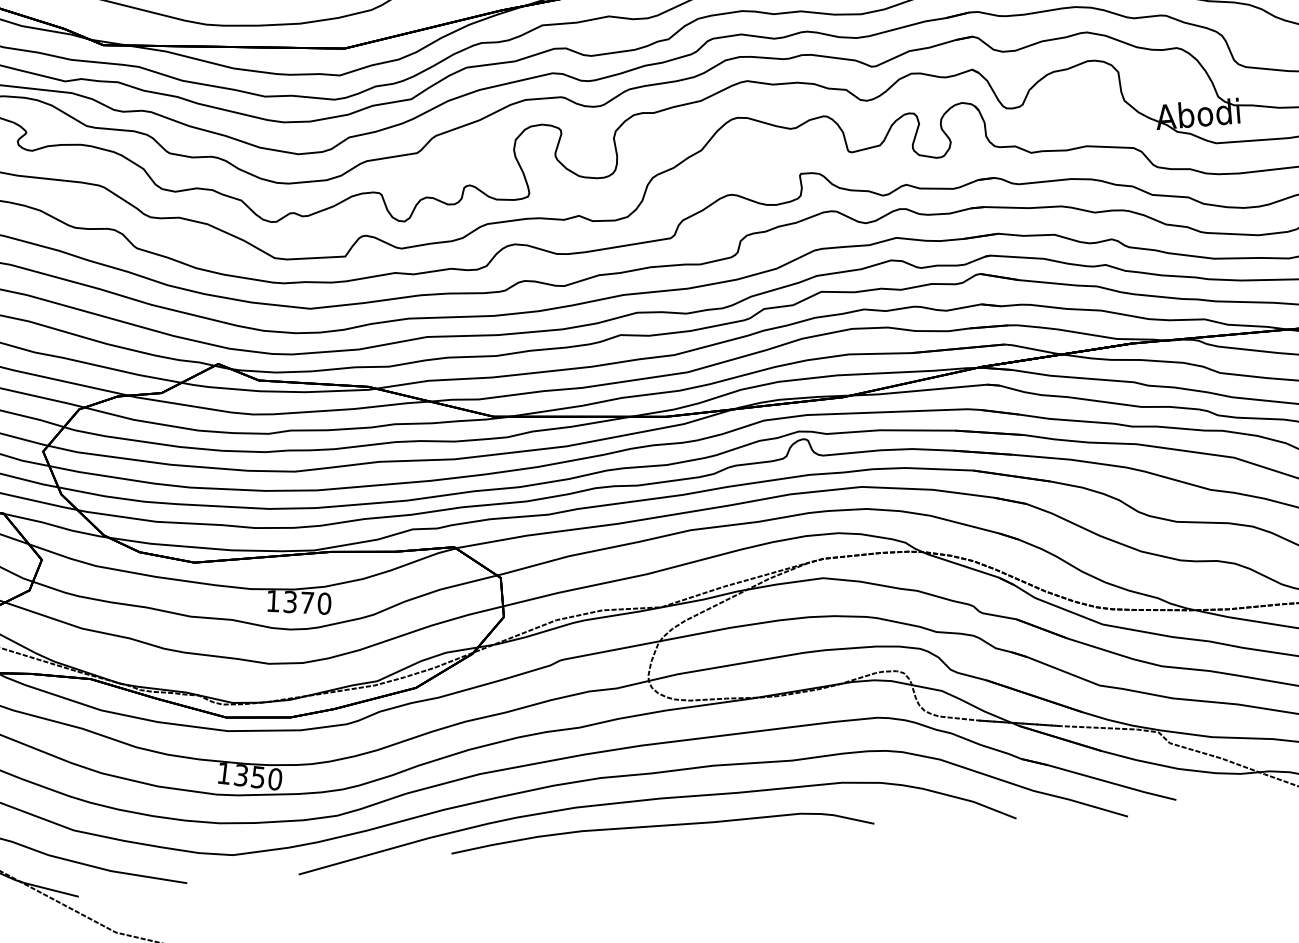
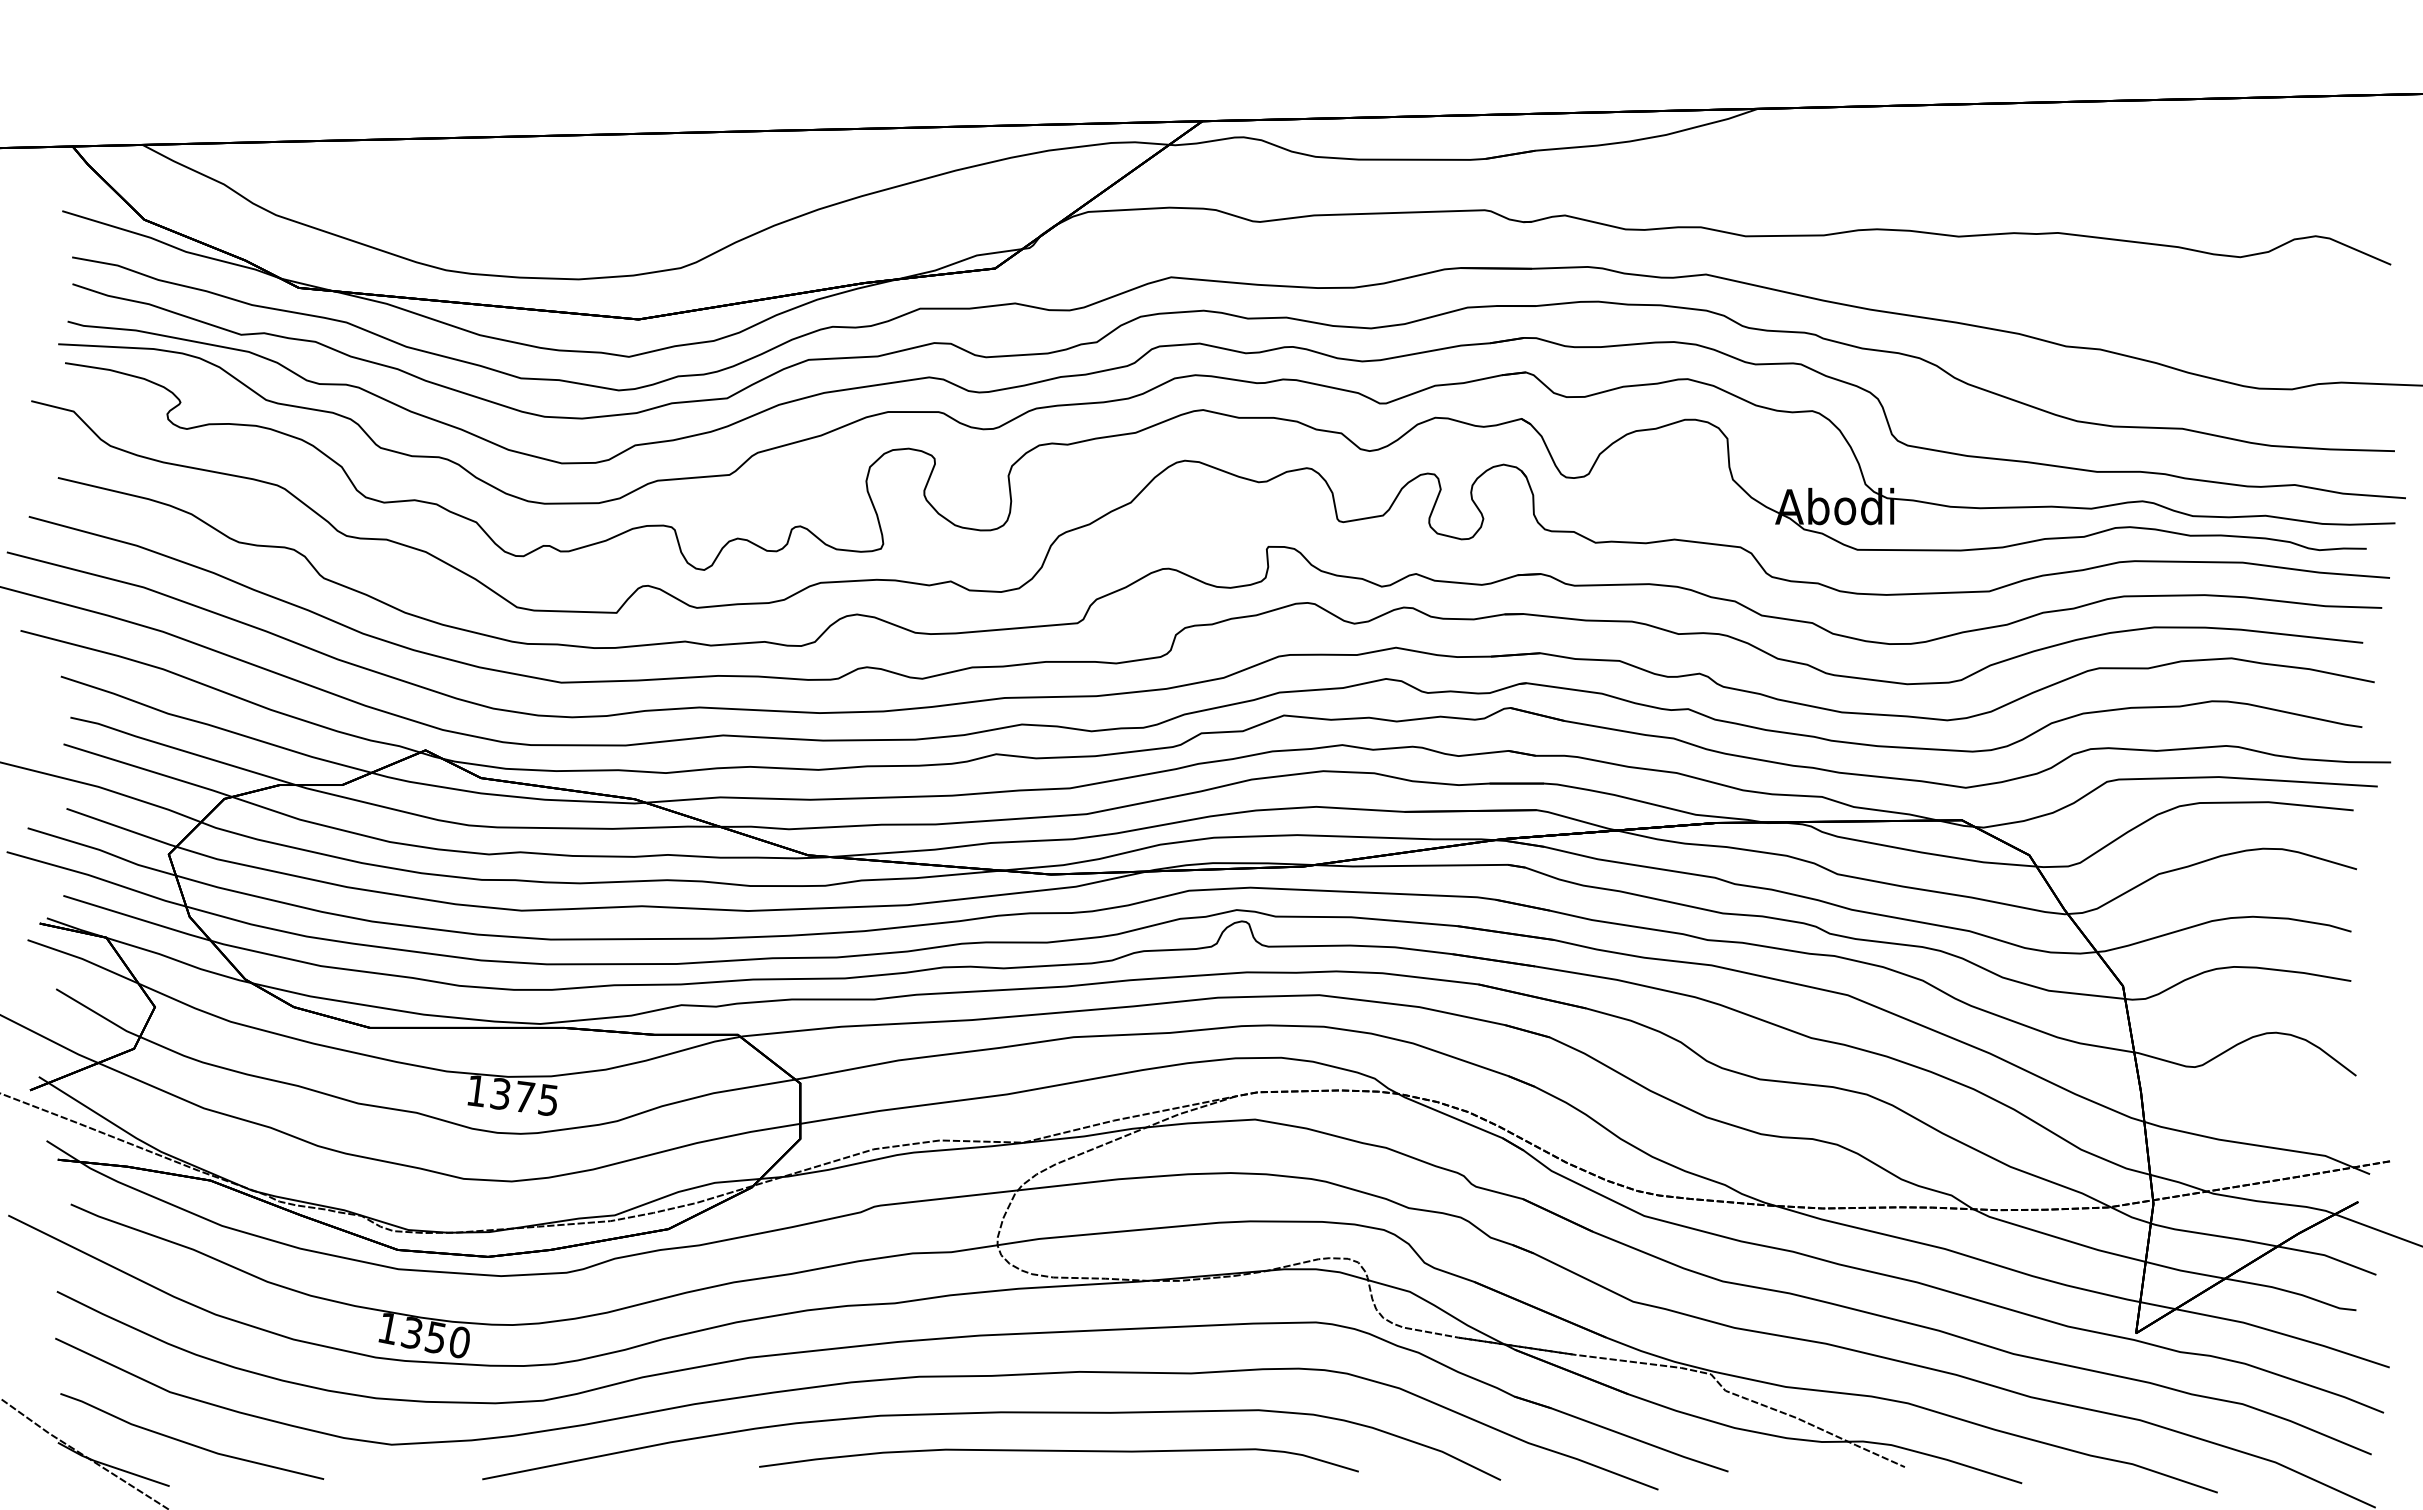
text: (324, 603) -> (548, 1100), 1370 -> 1375
curve: (661, 826) -> (1058, 1451), moved

